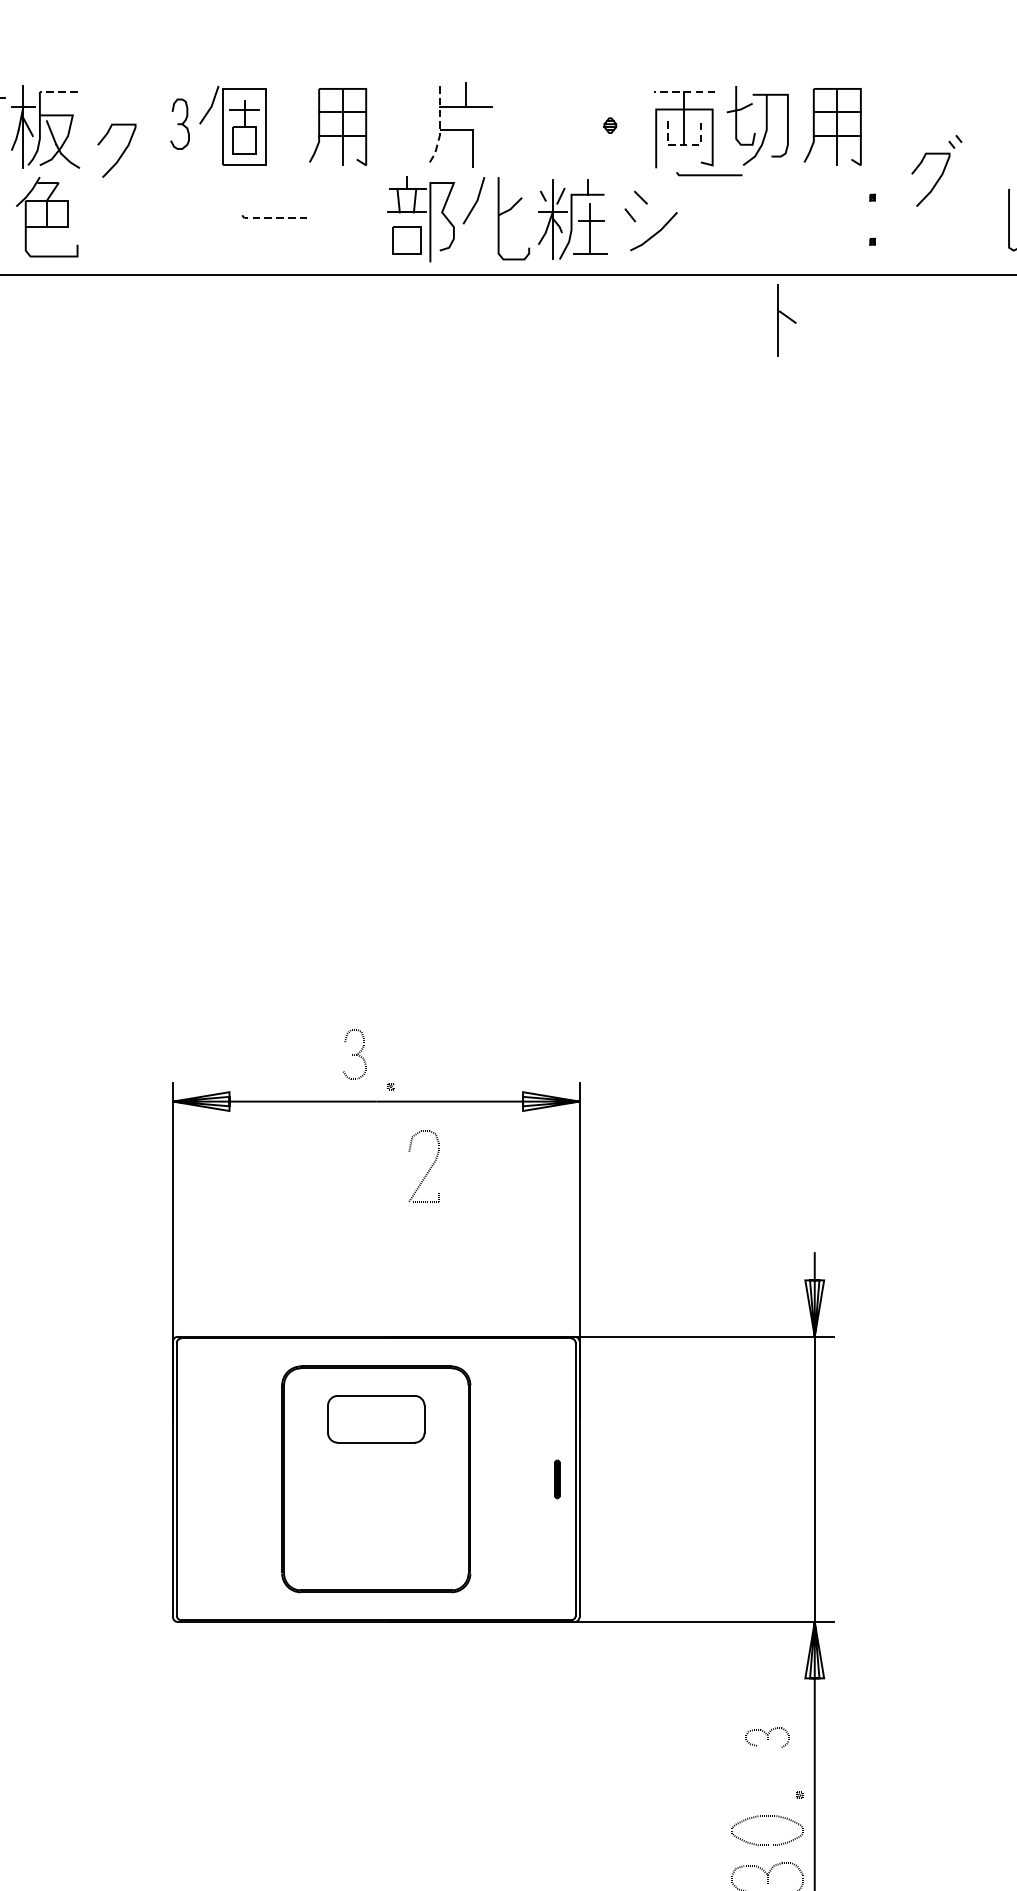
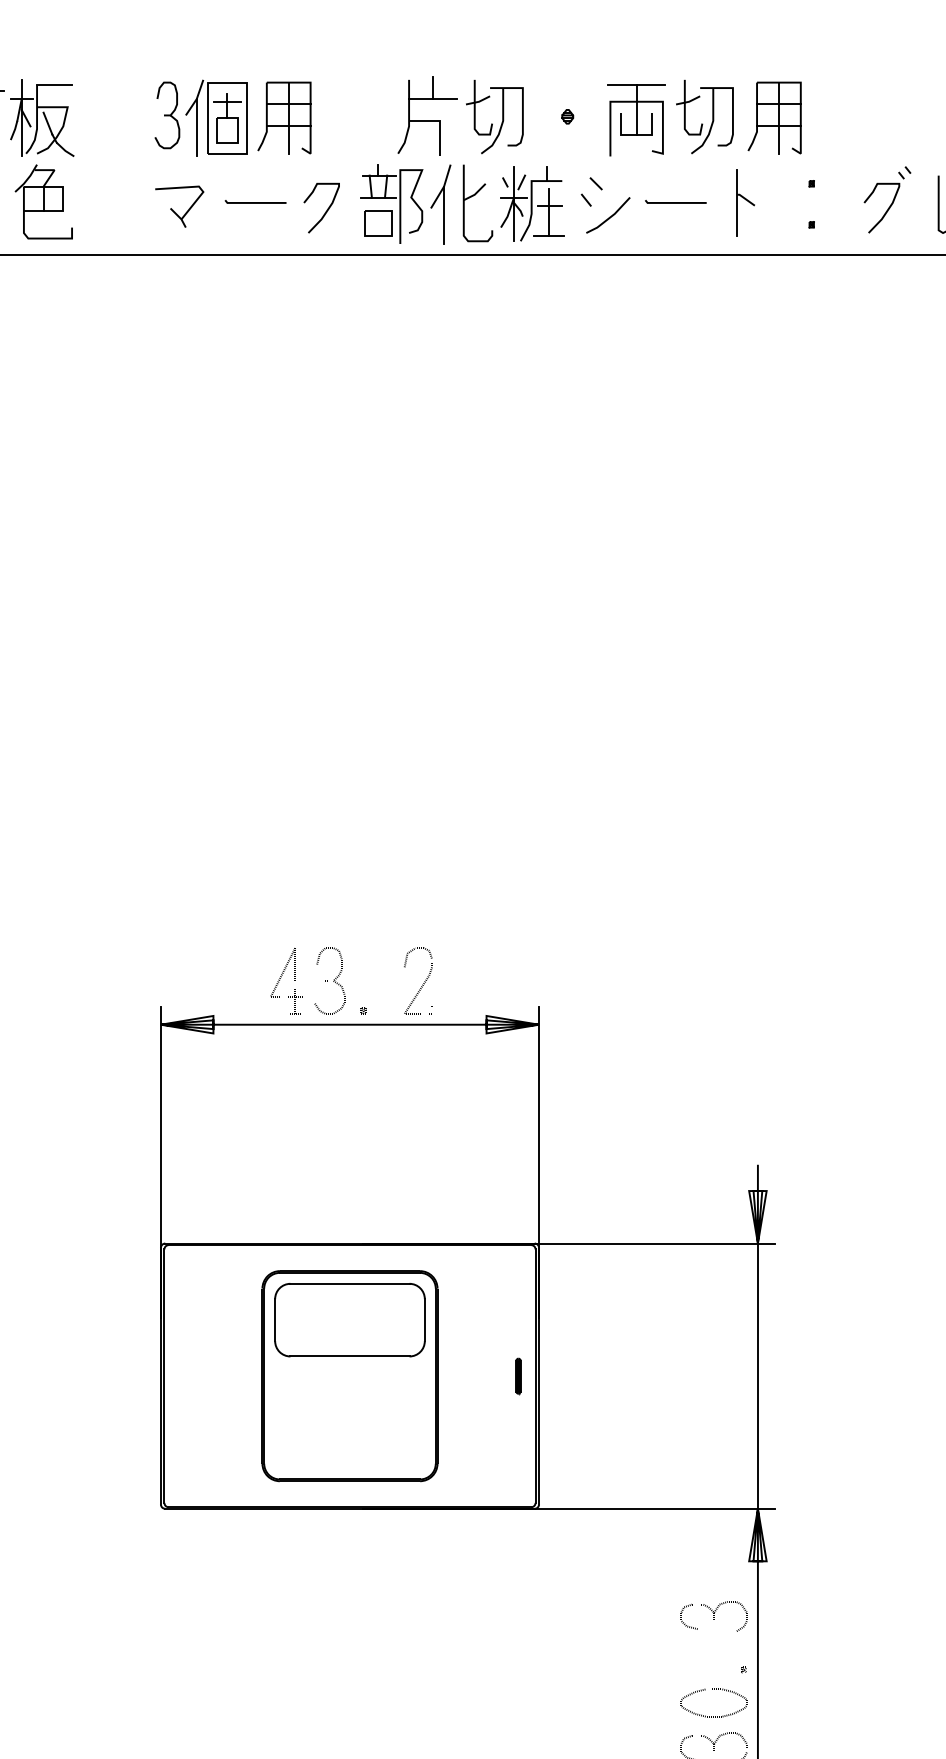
line: (58, 92) -> (54, 85), dashed -> solid
line: (684, 92) -> (636, 85), dashed -> solid
part: (180, 124) -> (167, 115), size x1.43
part: (338, 126) -> (284, 117), moved
line: (440, 128) -> (409, 119), dashed -> solid
part: (529, 132) -> (492, 123), added
line: (211, 137) -> (196, 127), added
line: (685, 144) -> (637, 134), dashed -> solid
curve: (120, 154) -> (325, 211), moved
part: (936, 170) -> (887, 199), moved
line: (708, 174) -> (675, 202), moved
line: (274, 217) -> (255, 202), dashed -> solid
part: (187, 227) -> (174, 211), added
line: (477, 231) -> (444, 215), added
part: (786, 319) -> (745, 202), moved
part: (302, 1050) -> (281, 977), added
part: (354, 1054) -> (329, 980), size x1.43
curve: (428, 1170) -> (422, 984), moved
part: (375, 1419) -> (349, 1320), size x1.67
part: (767, 1737) -> (713, 1616), size x1.67

